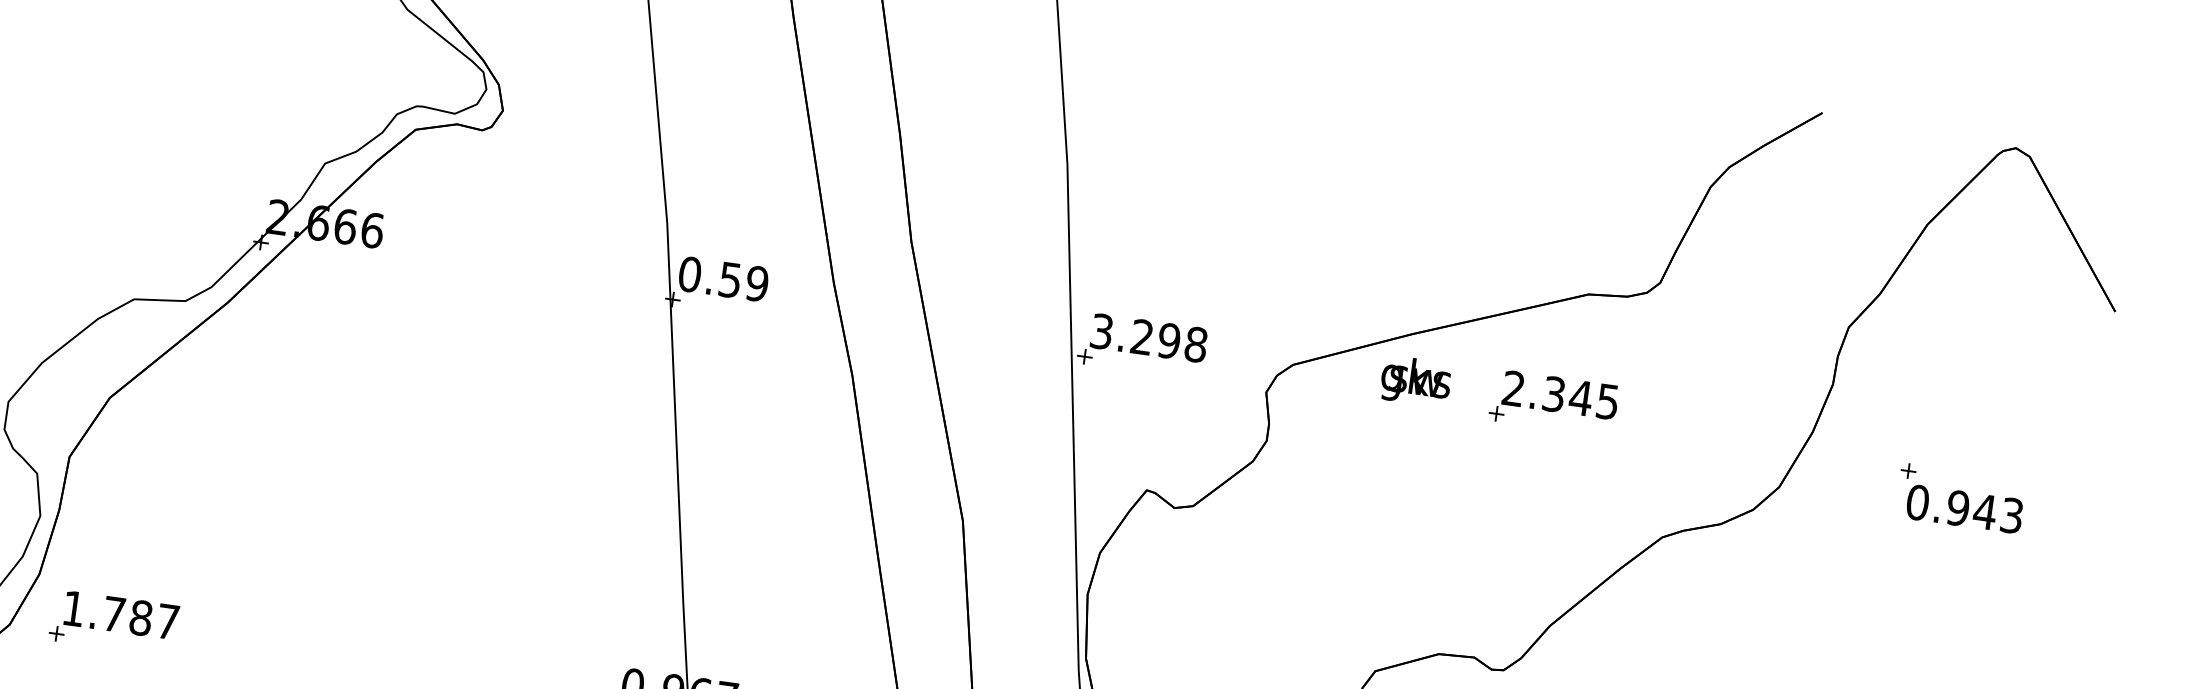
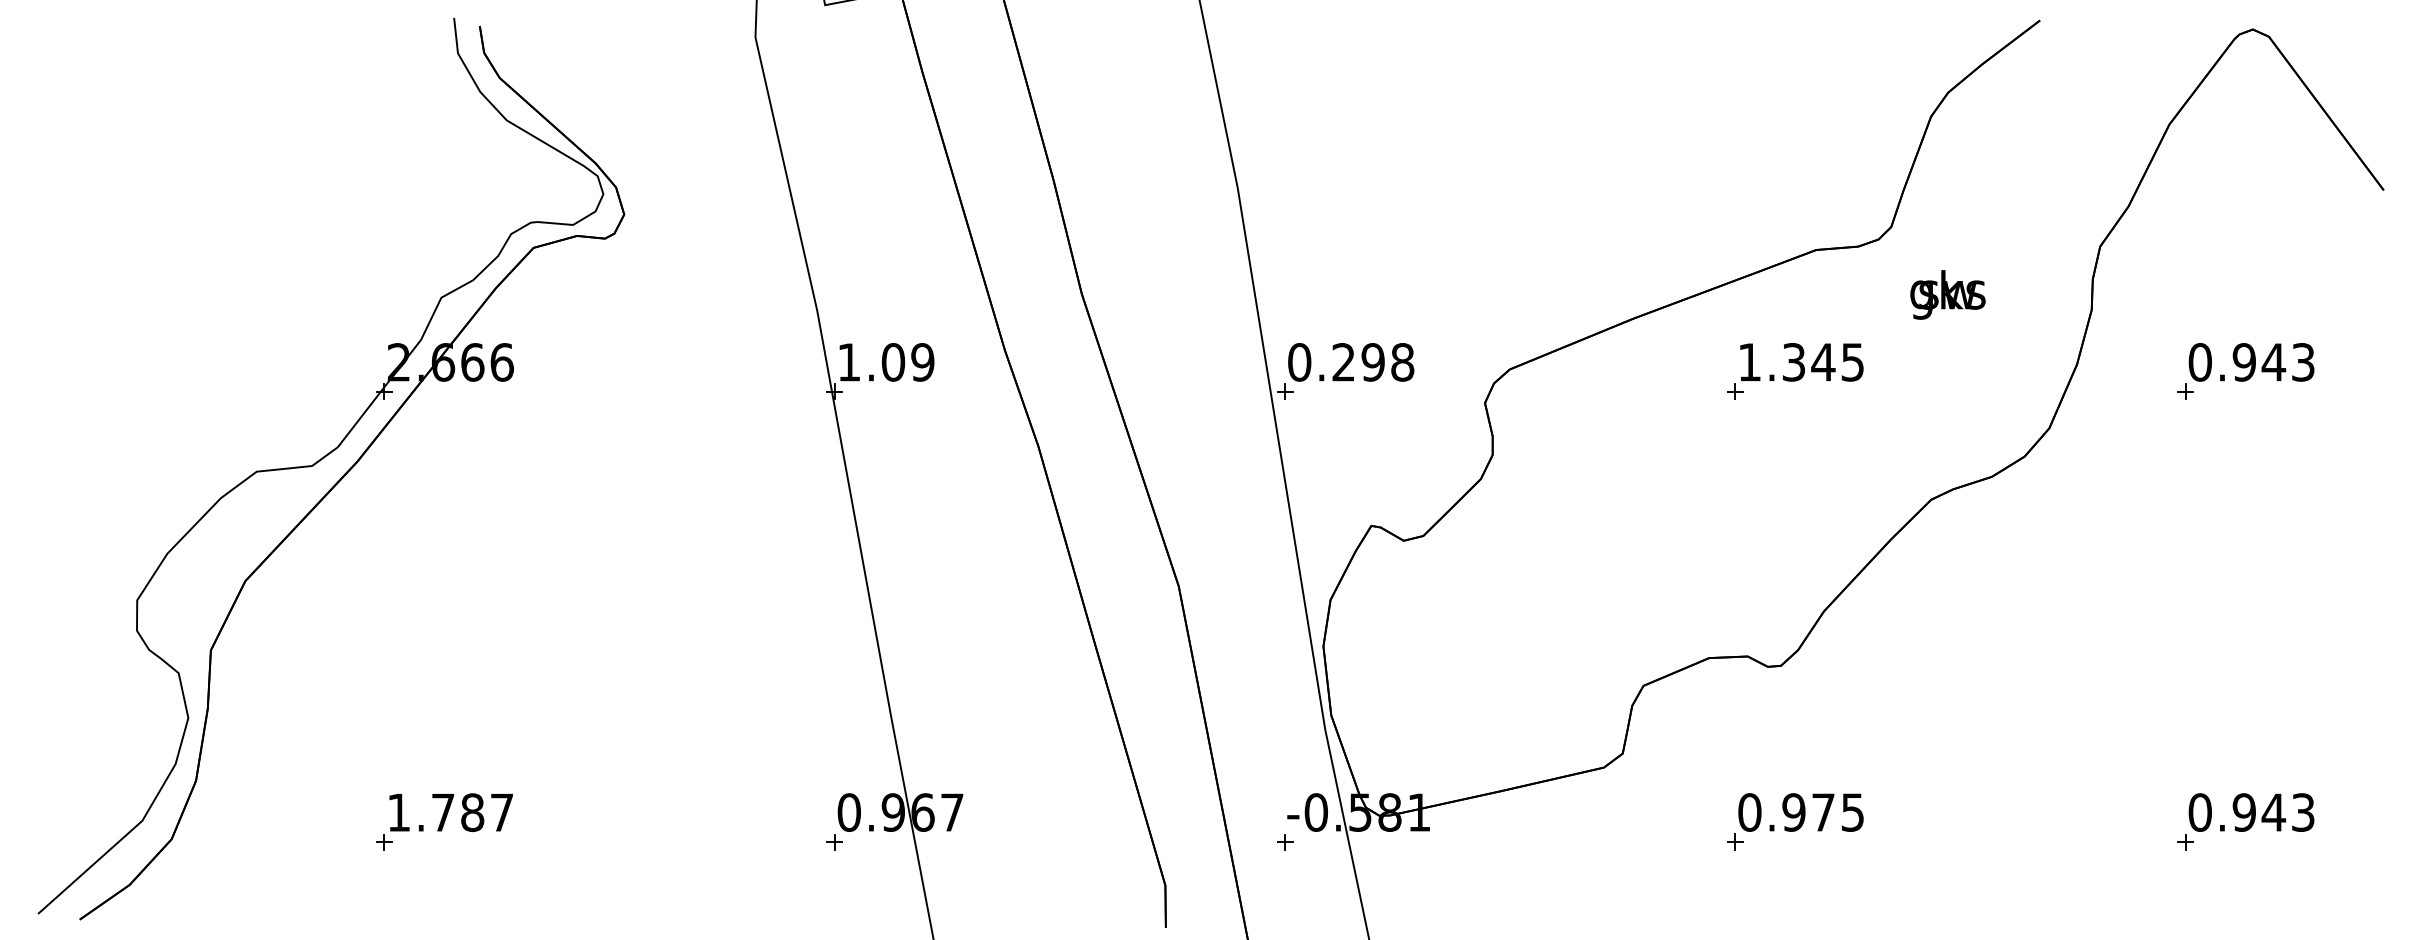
text: (710, 277) -> (871, 362), 0.59 -> 1.09
text: (1101, 331) -> (1299, 362), 3.298 -> 0.298
text: (1415, 380) -> (1947, 294), moved
text: (1513, 388) -> (1749, 362), 2.345 -> 1.345
text: (1964, 509) -> (2251, 362), moved
part: (114, 622) -> (444, 821), moved

